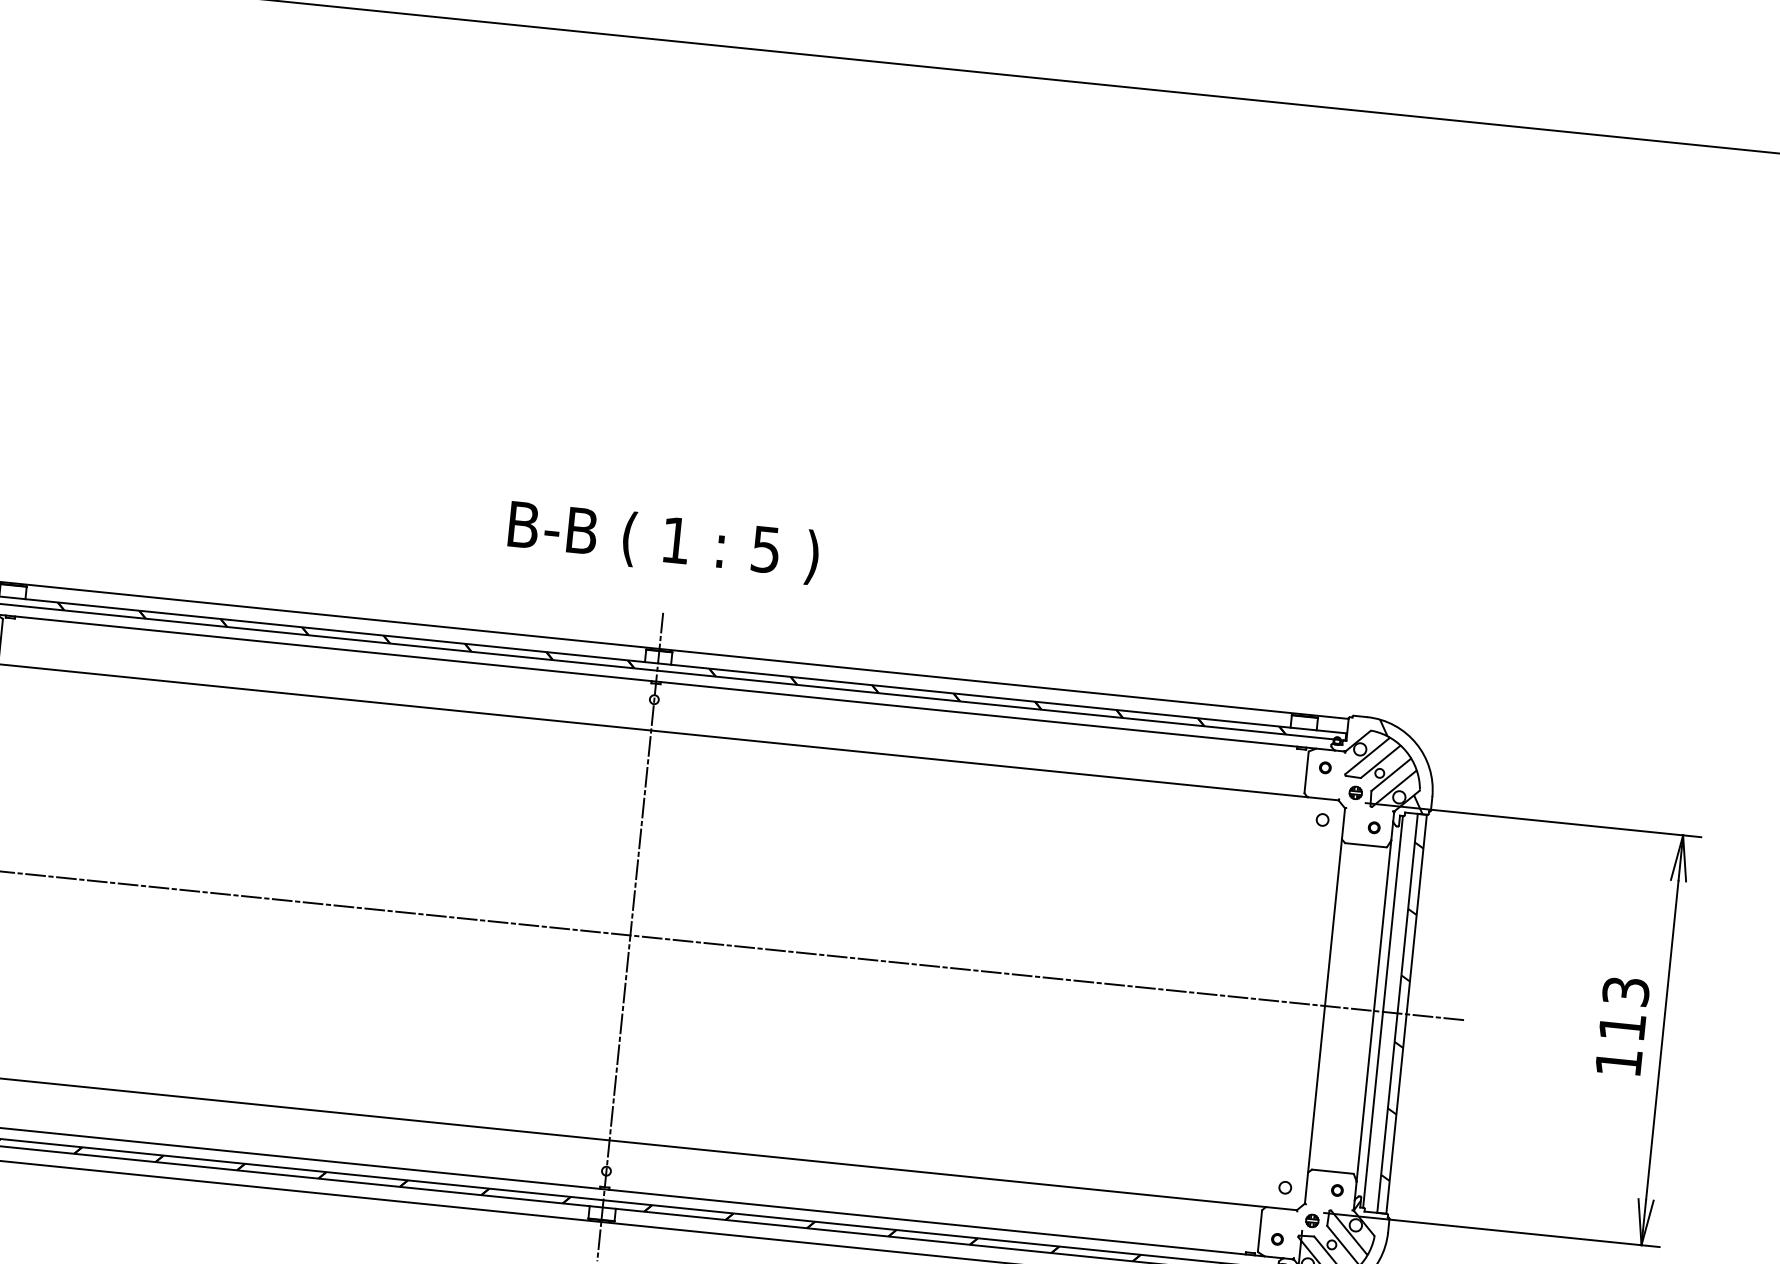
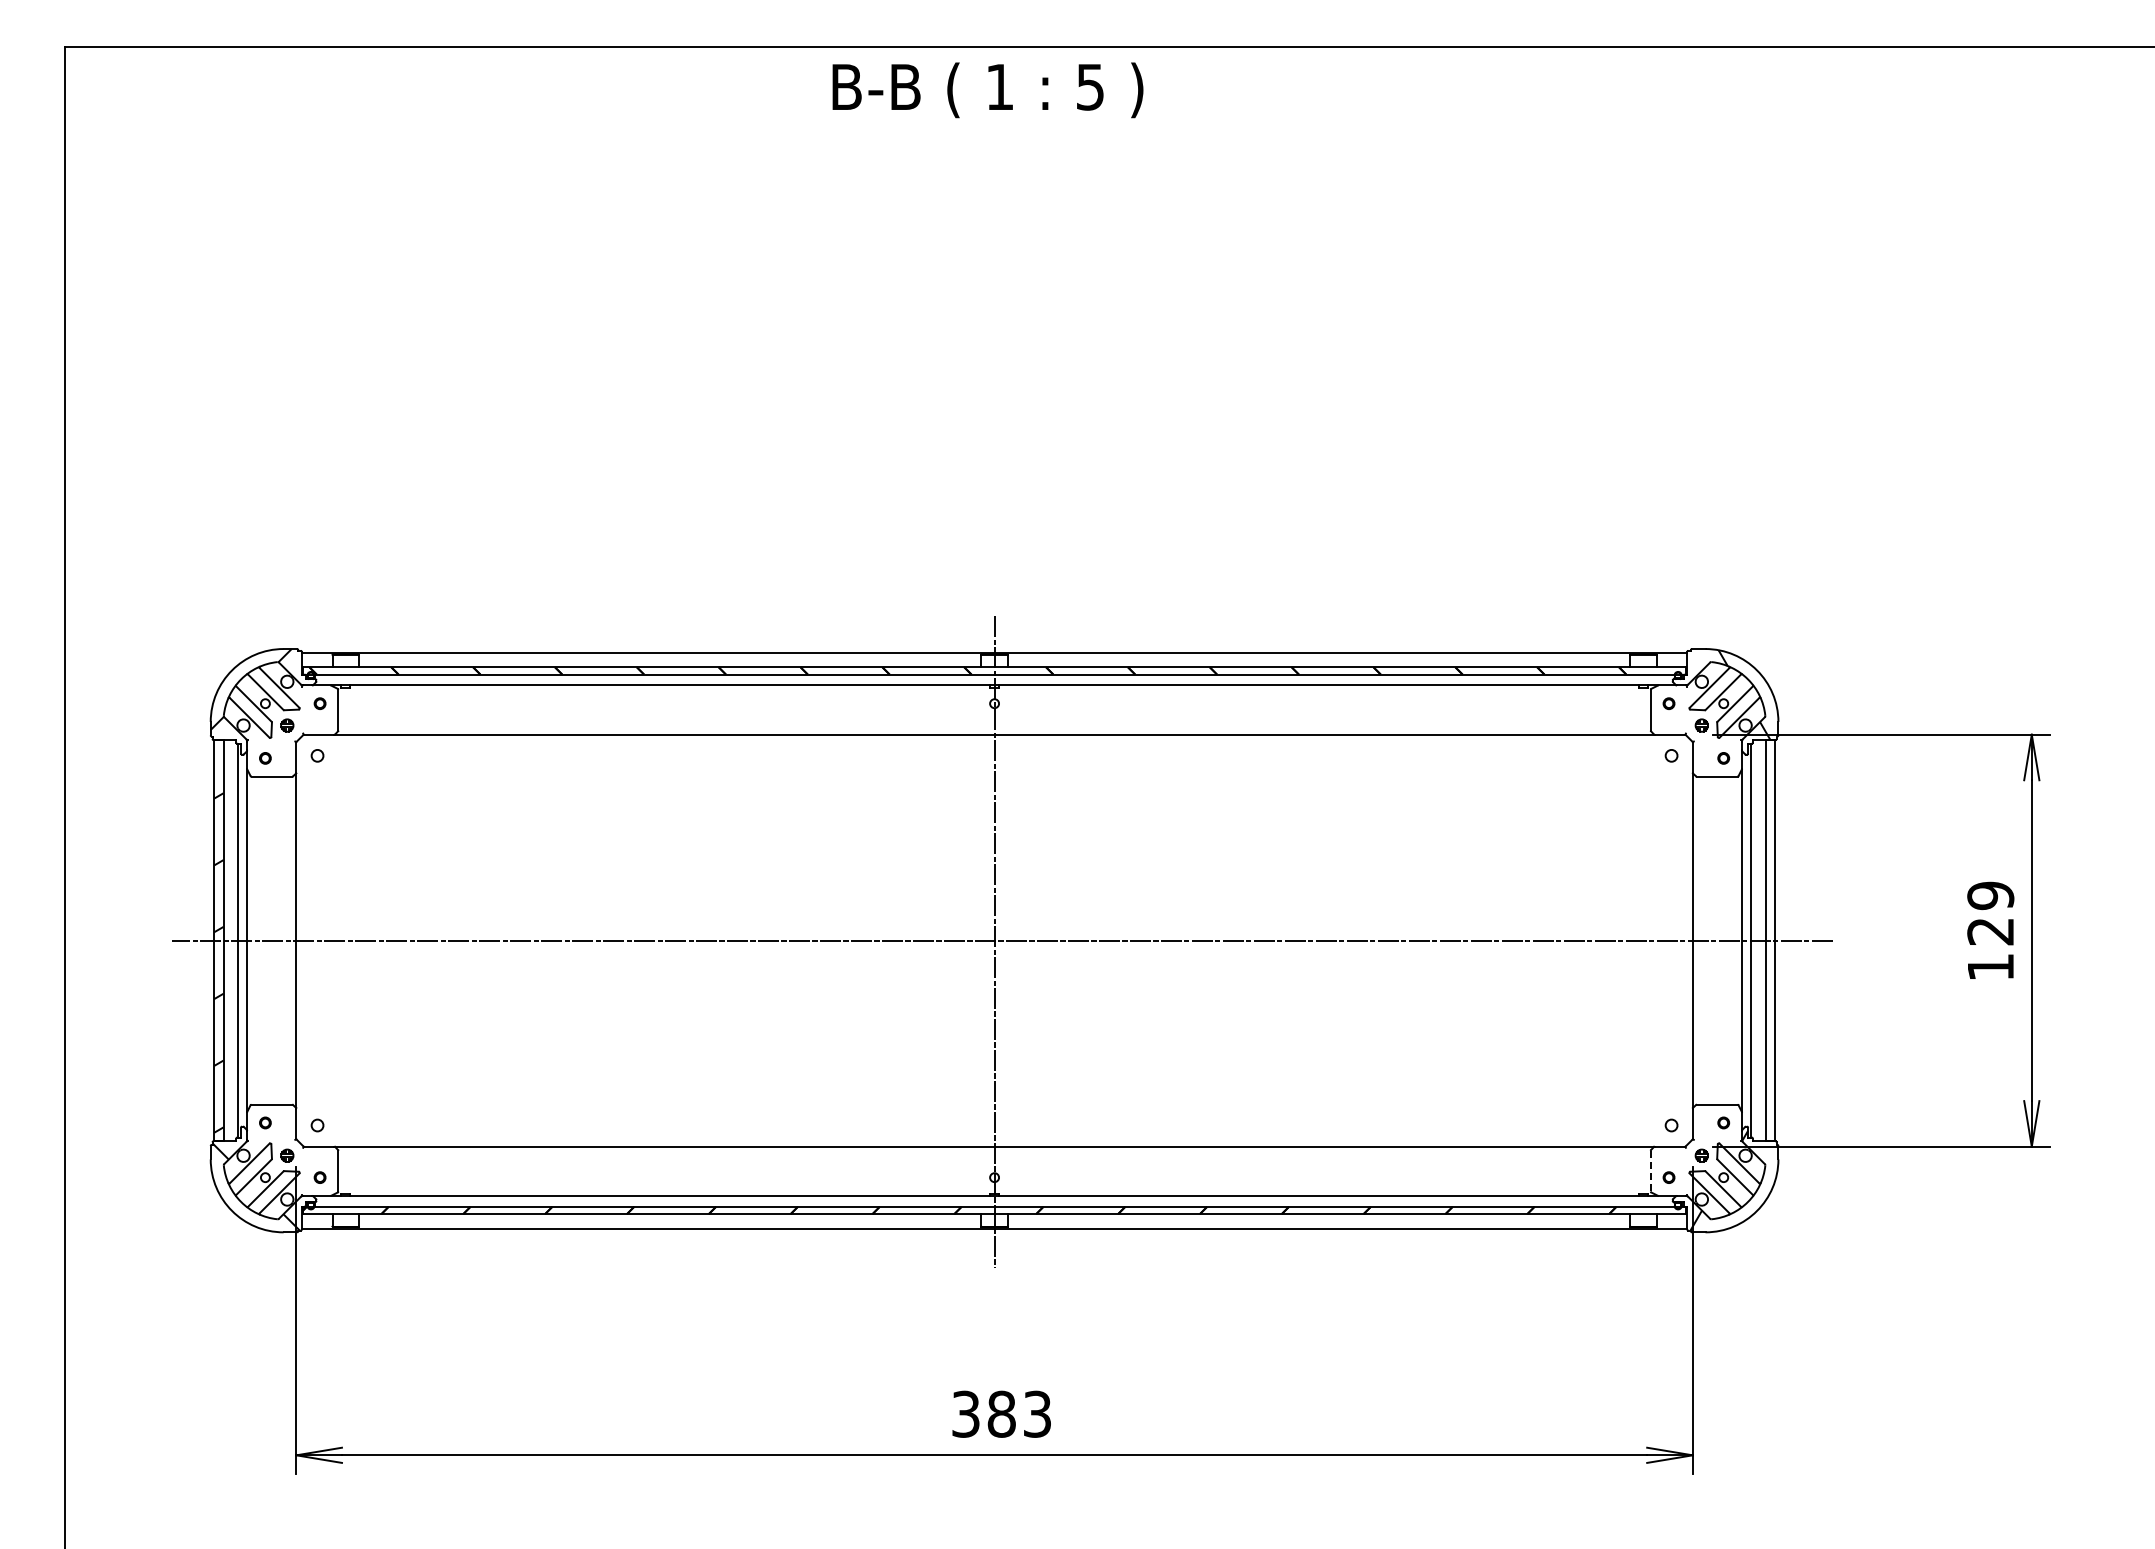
text: (663, 542) -> (987, 90), moved
text: (1623, 1009) -> (1990, 913), 113 -> 129
hatch: (1401, 1011) -> (1769, 938), removed
line: (1259, 1231) -> (1650, 1171), solid -> dashed

